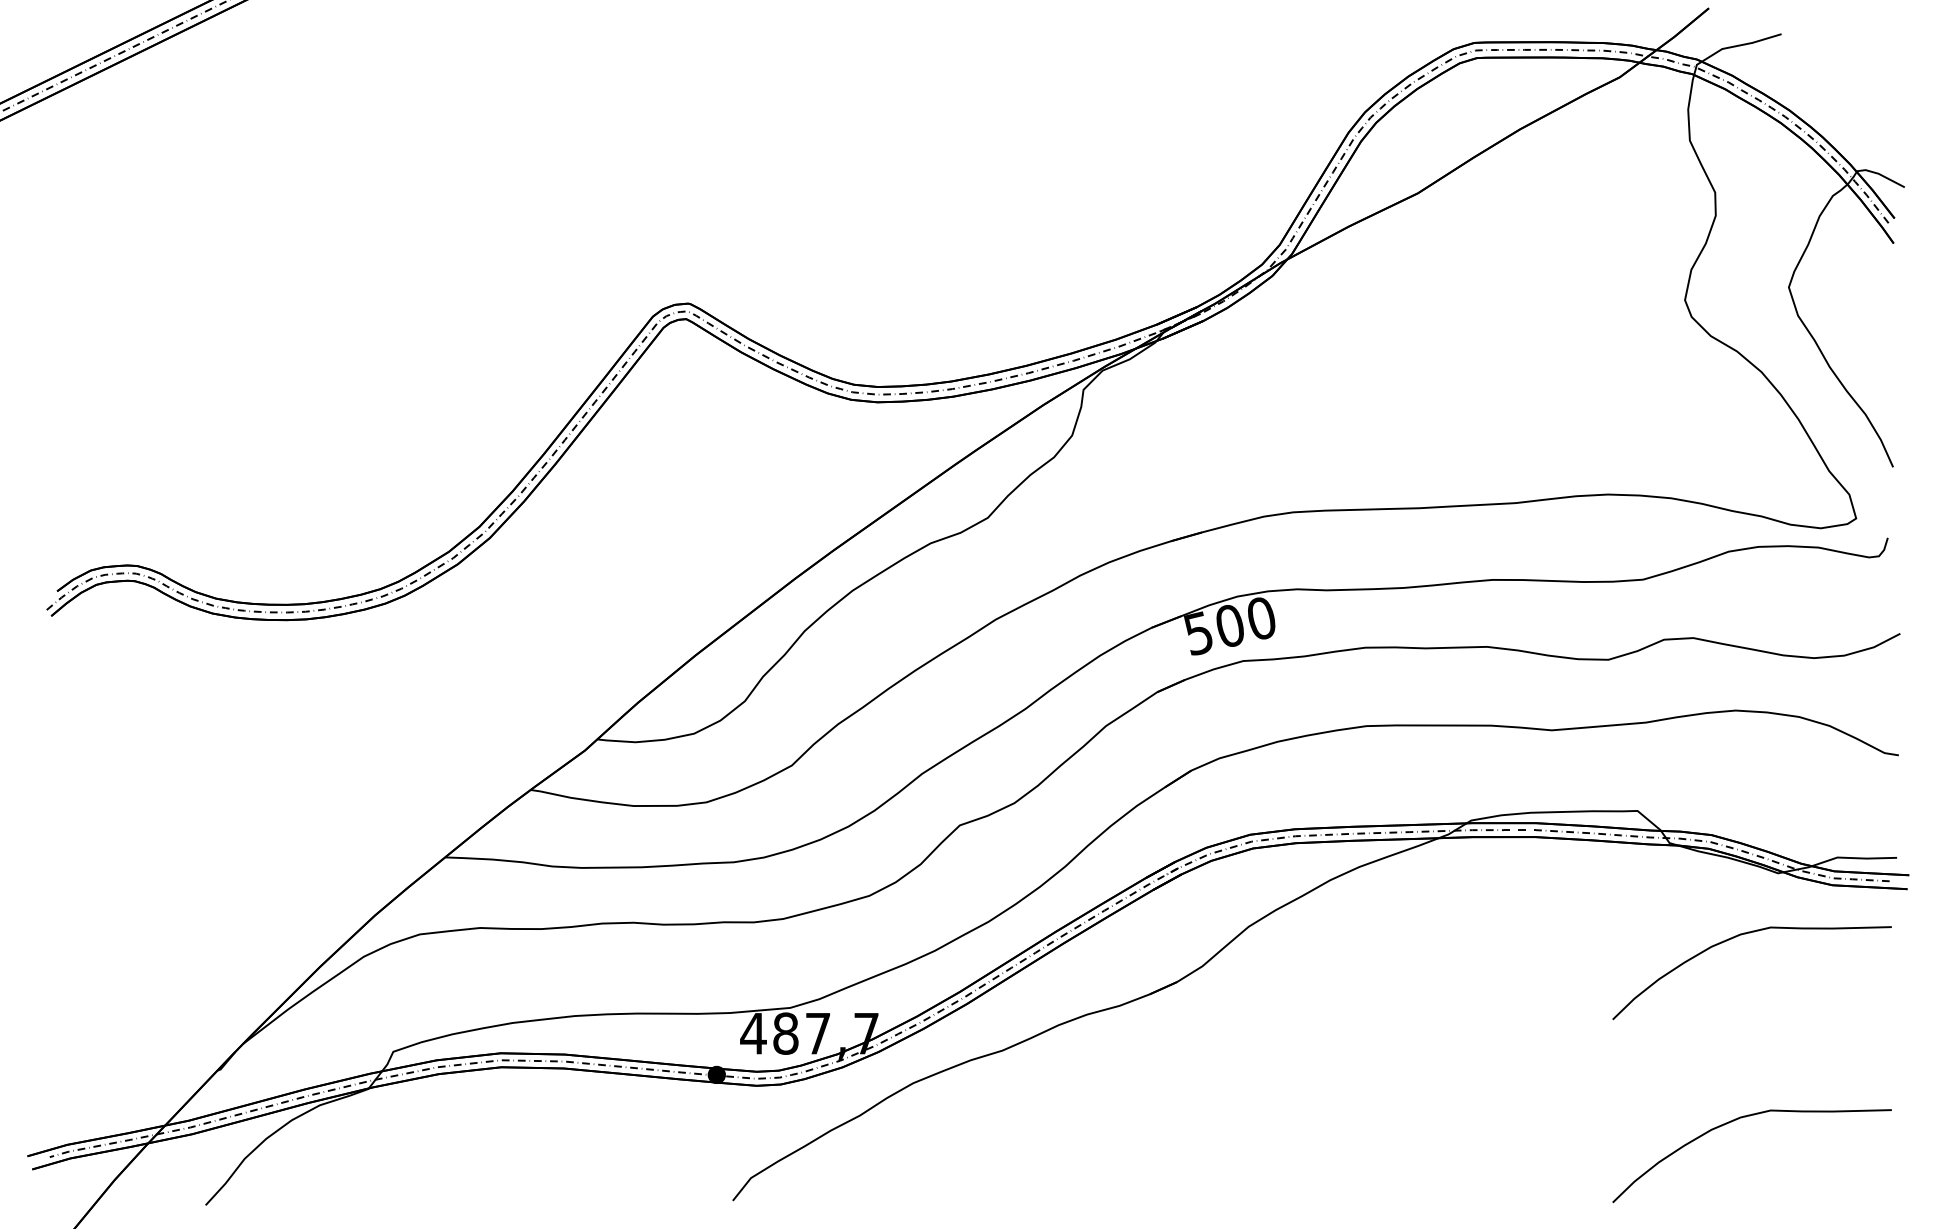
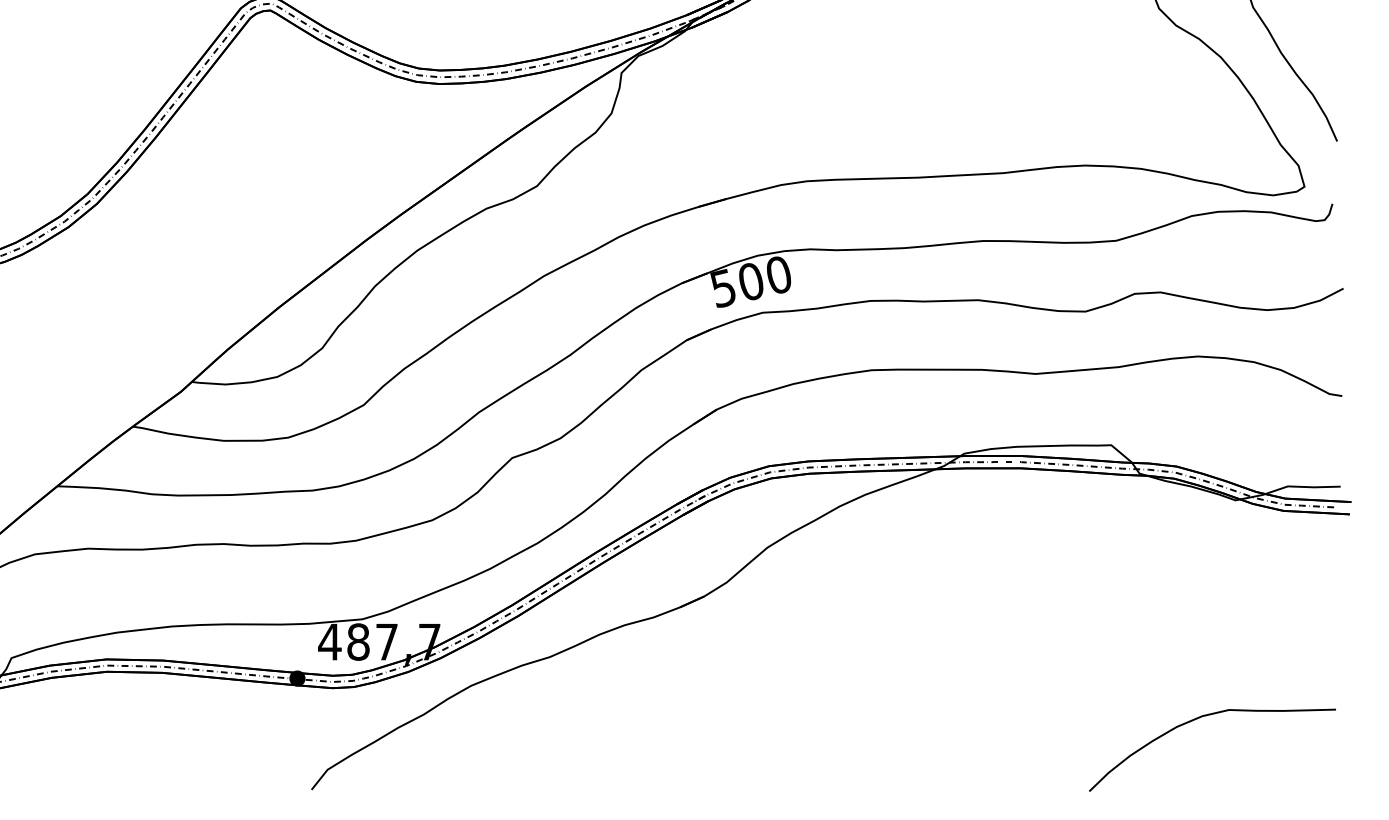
curve: (1734, 938) -> (1196, 557), removed

